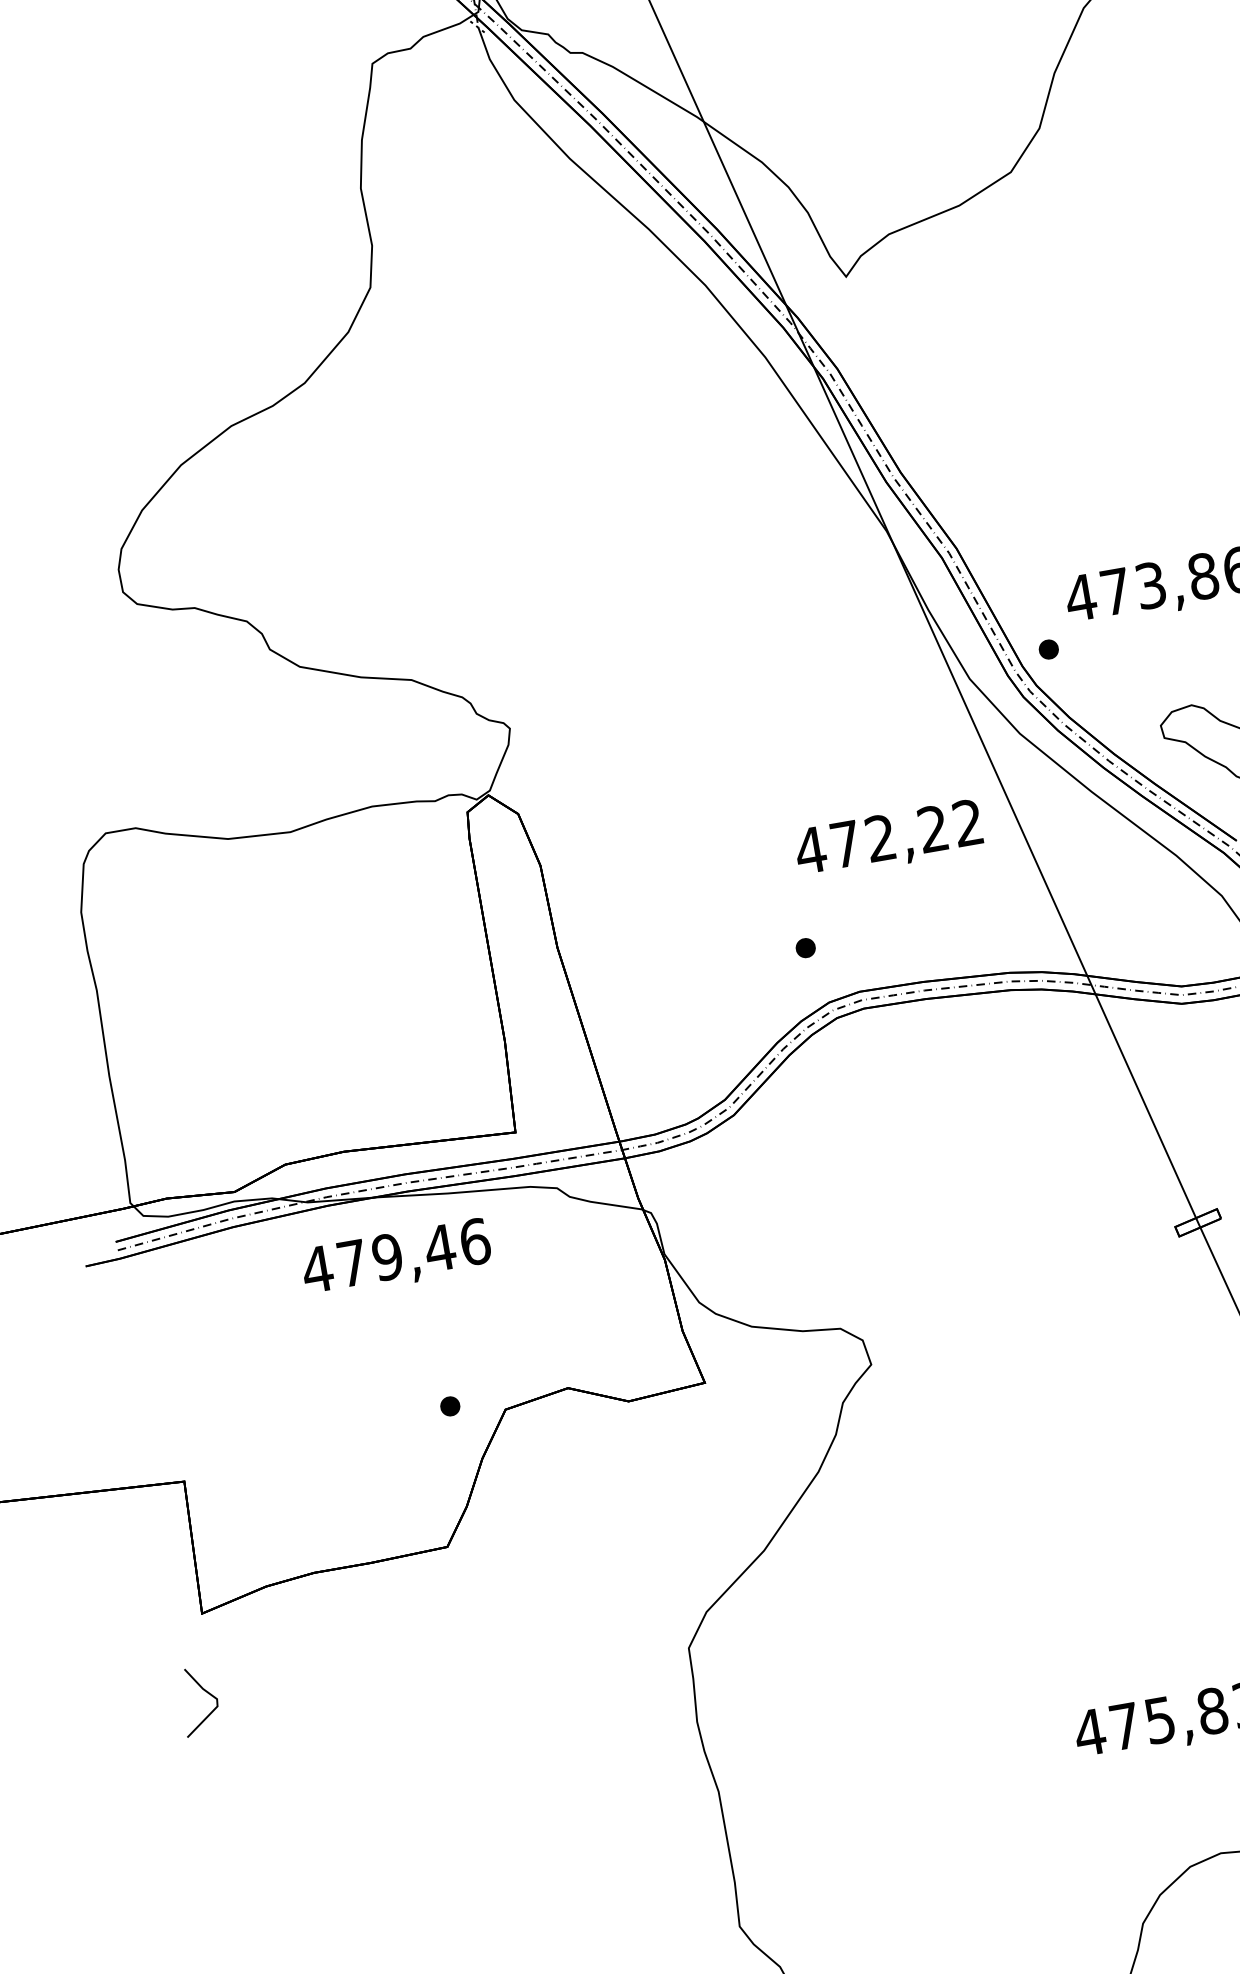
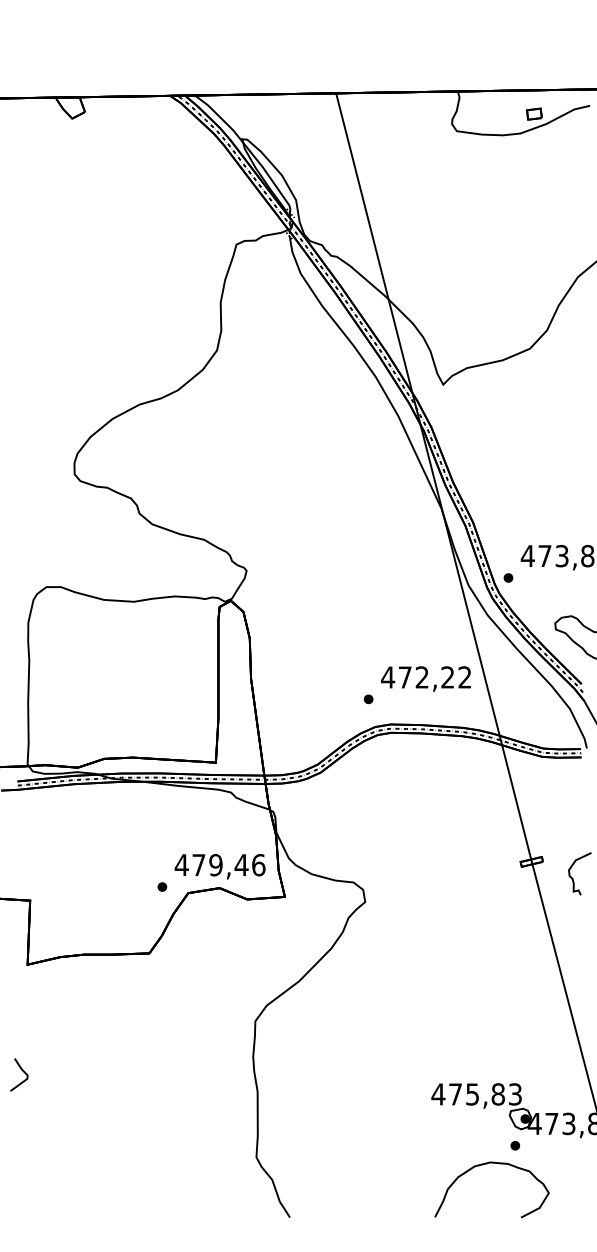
text: (887, 839) -> (425, 678), moved
text: (395, 1258) -> (219, 866), moved
line: (205, 1692) -> (22, 1071), moved

